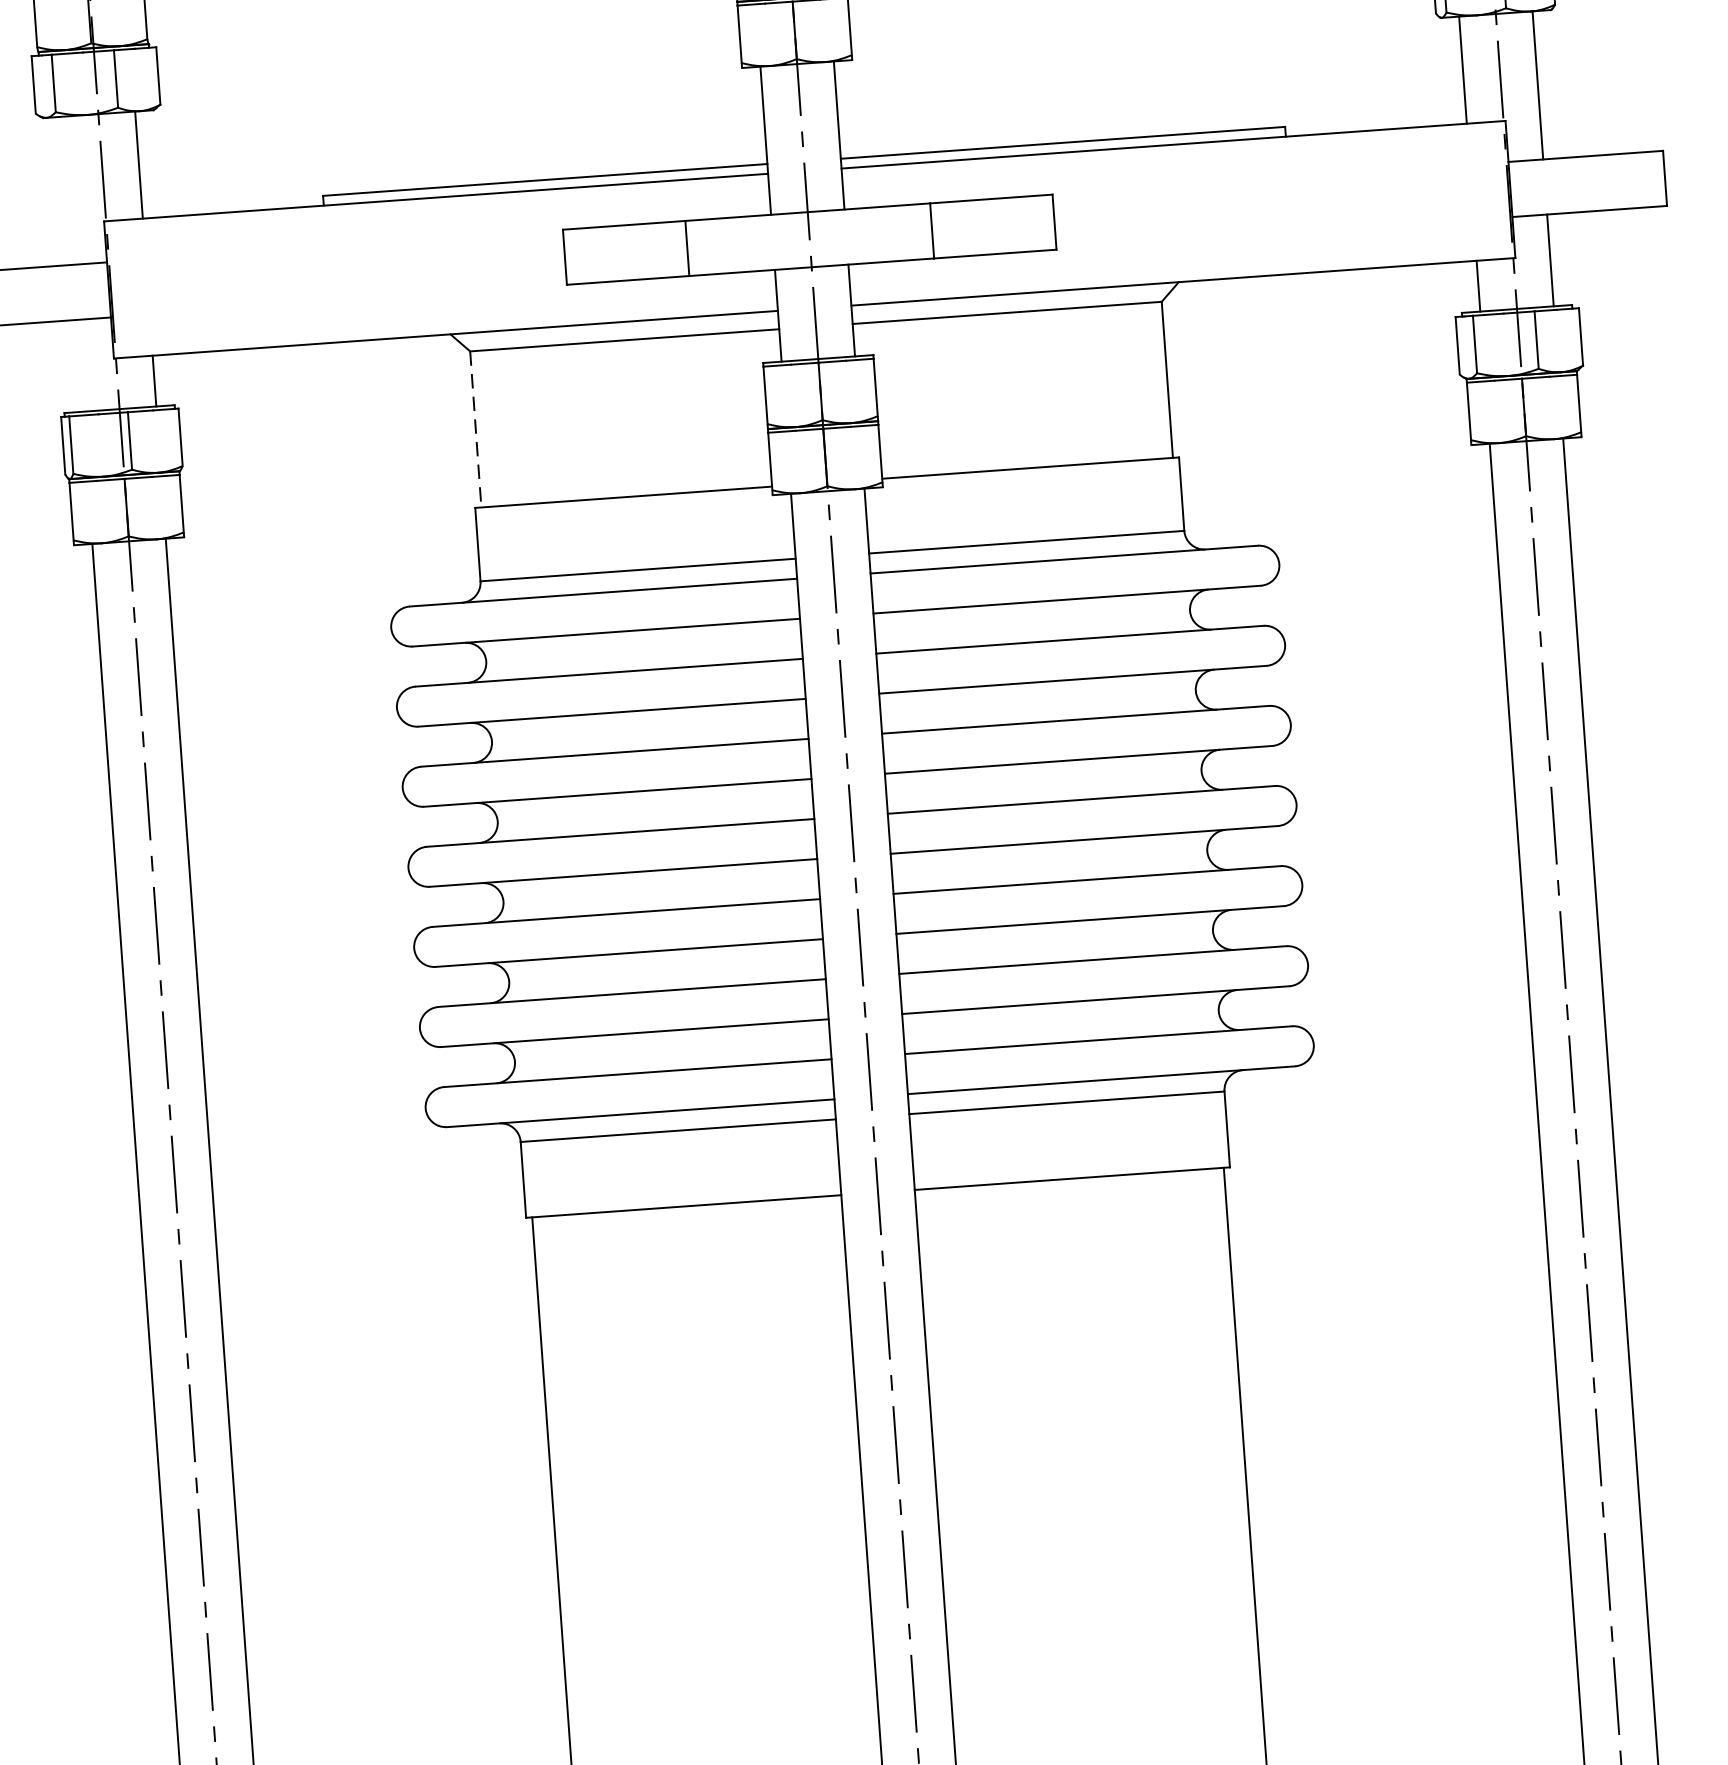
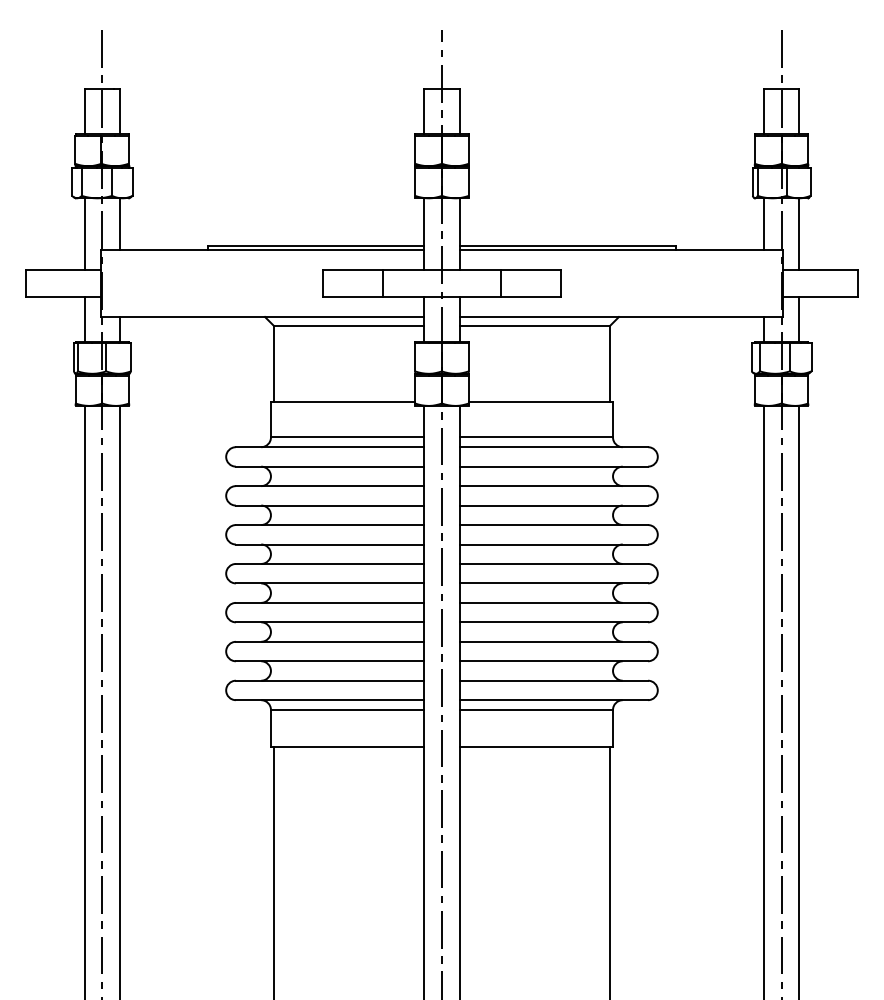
line: (66, 191) -> (84, 234), added
line: (79, 366) -> (84, 319), added
line: (474, 428) -> (273, 363), dashed -> solid

